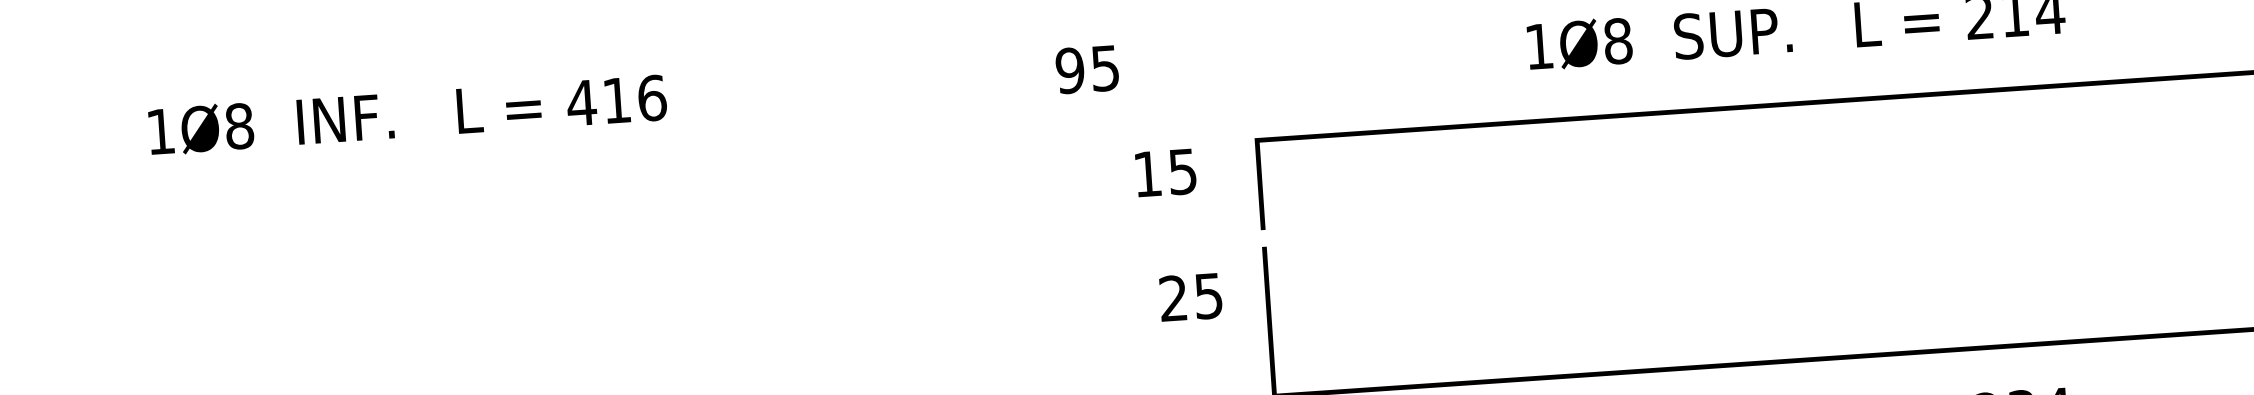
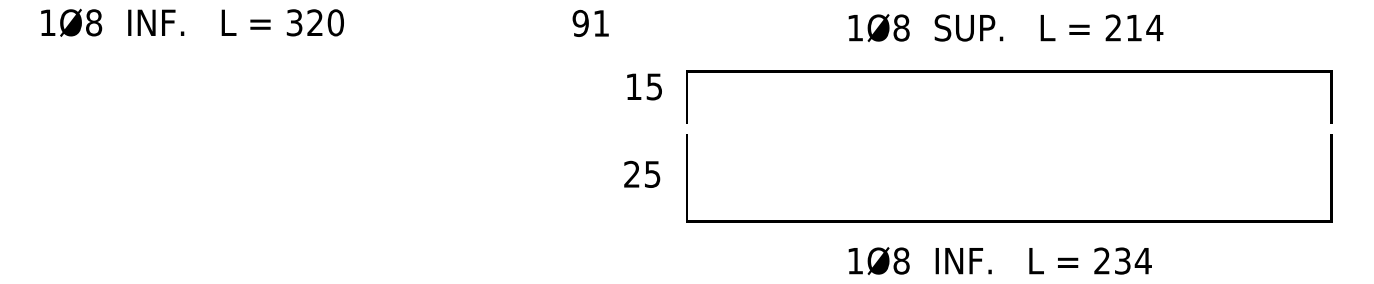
text: (1103, 68) -> (600, 23), 95 -> 91
text: (617, 99) -> (315, 22), 416 -> 320
text: (1165, 172) -> (644, 86), moved
text: (1191, 295) -> (642, 173), moved

